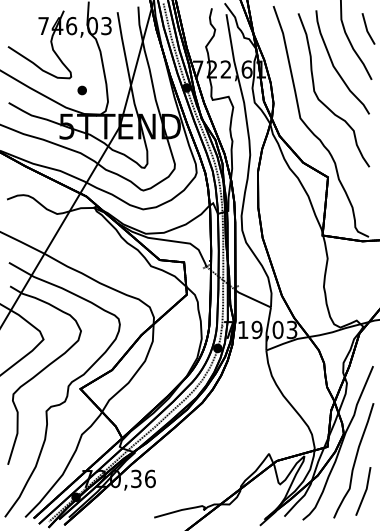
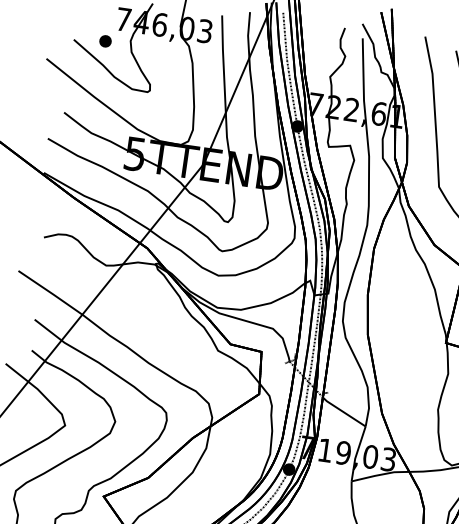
part: (81, 90) -> (104, 41), moved

